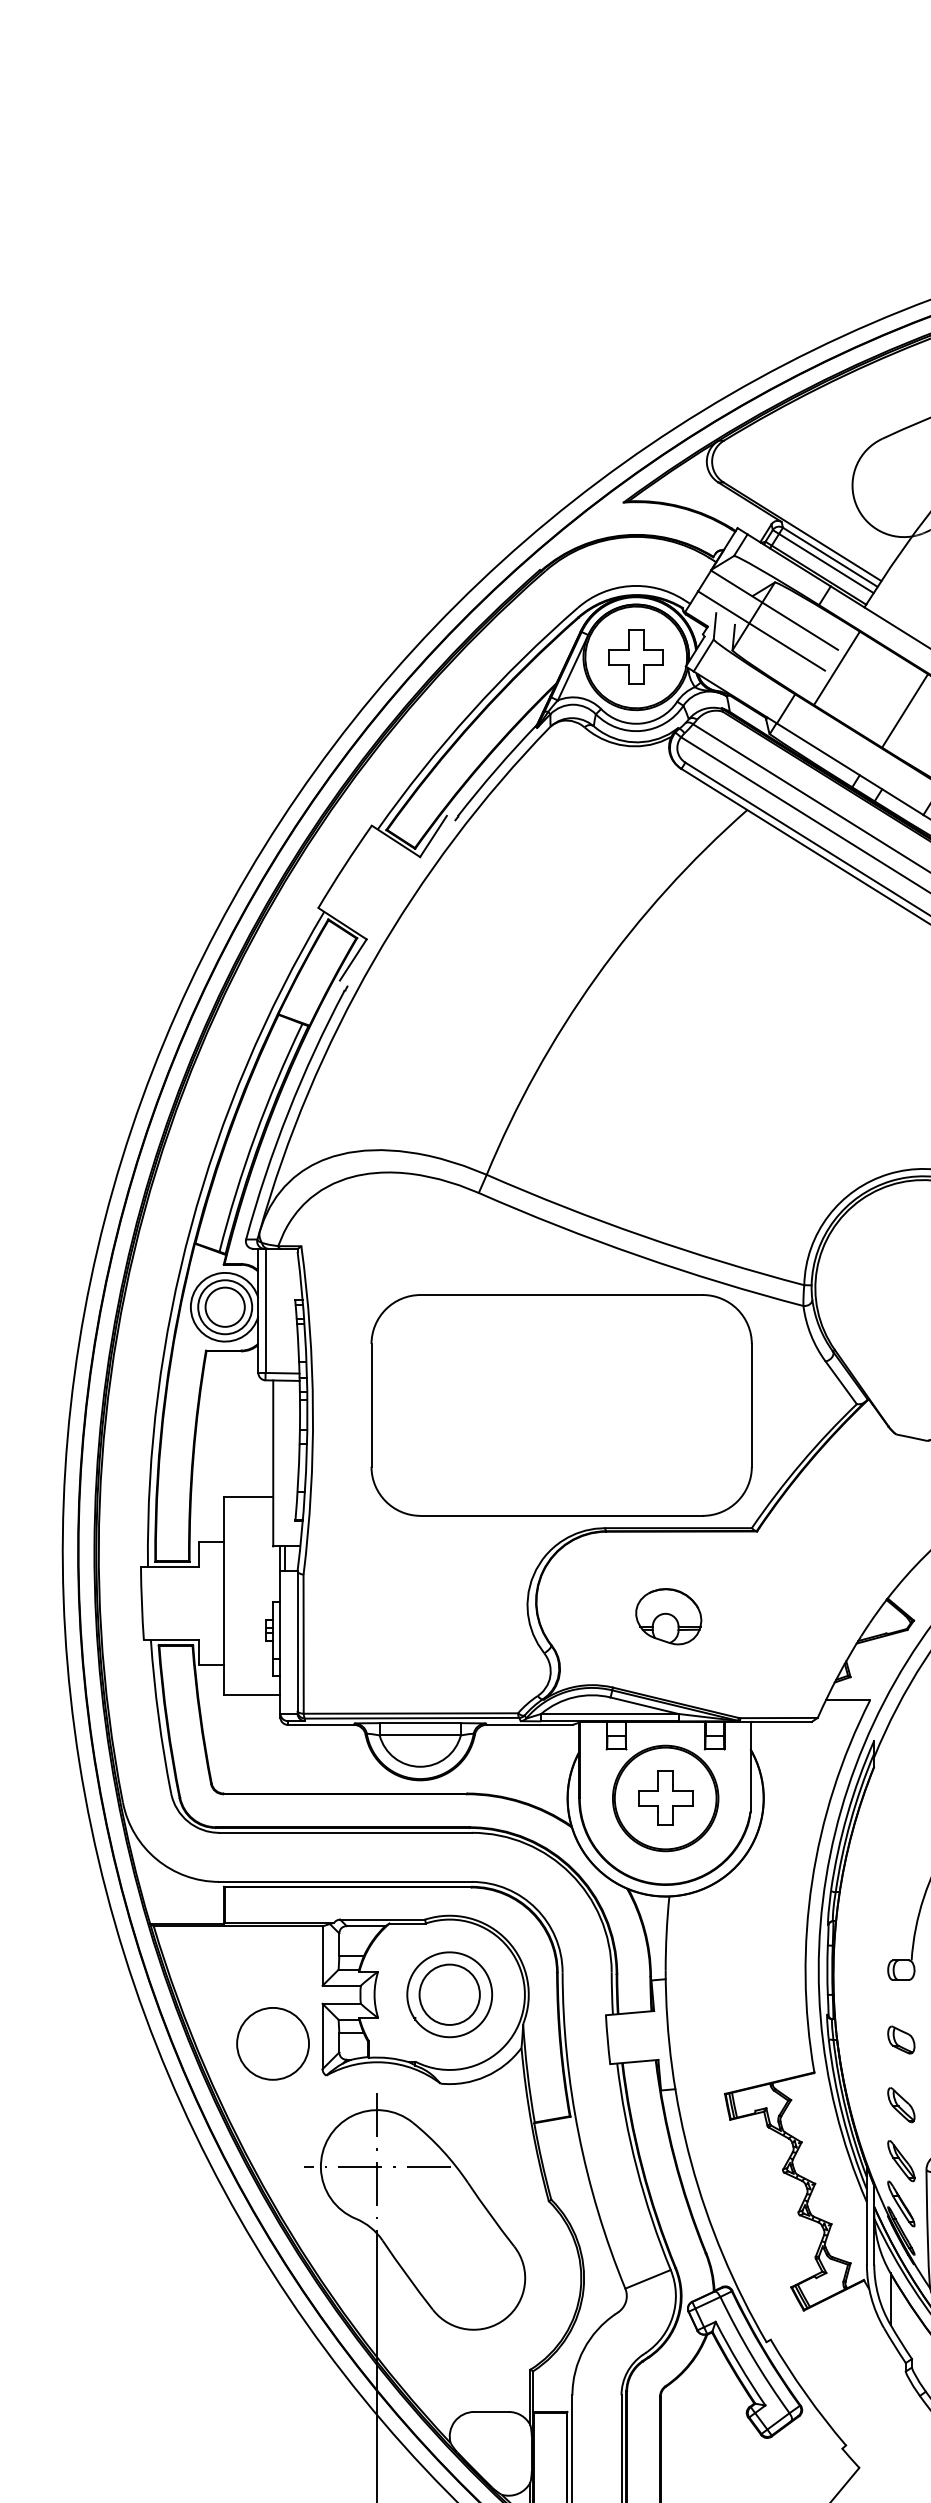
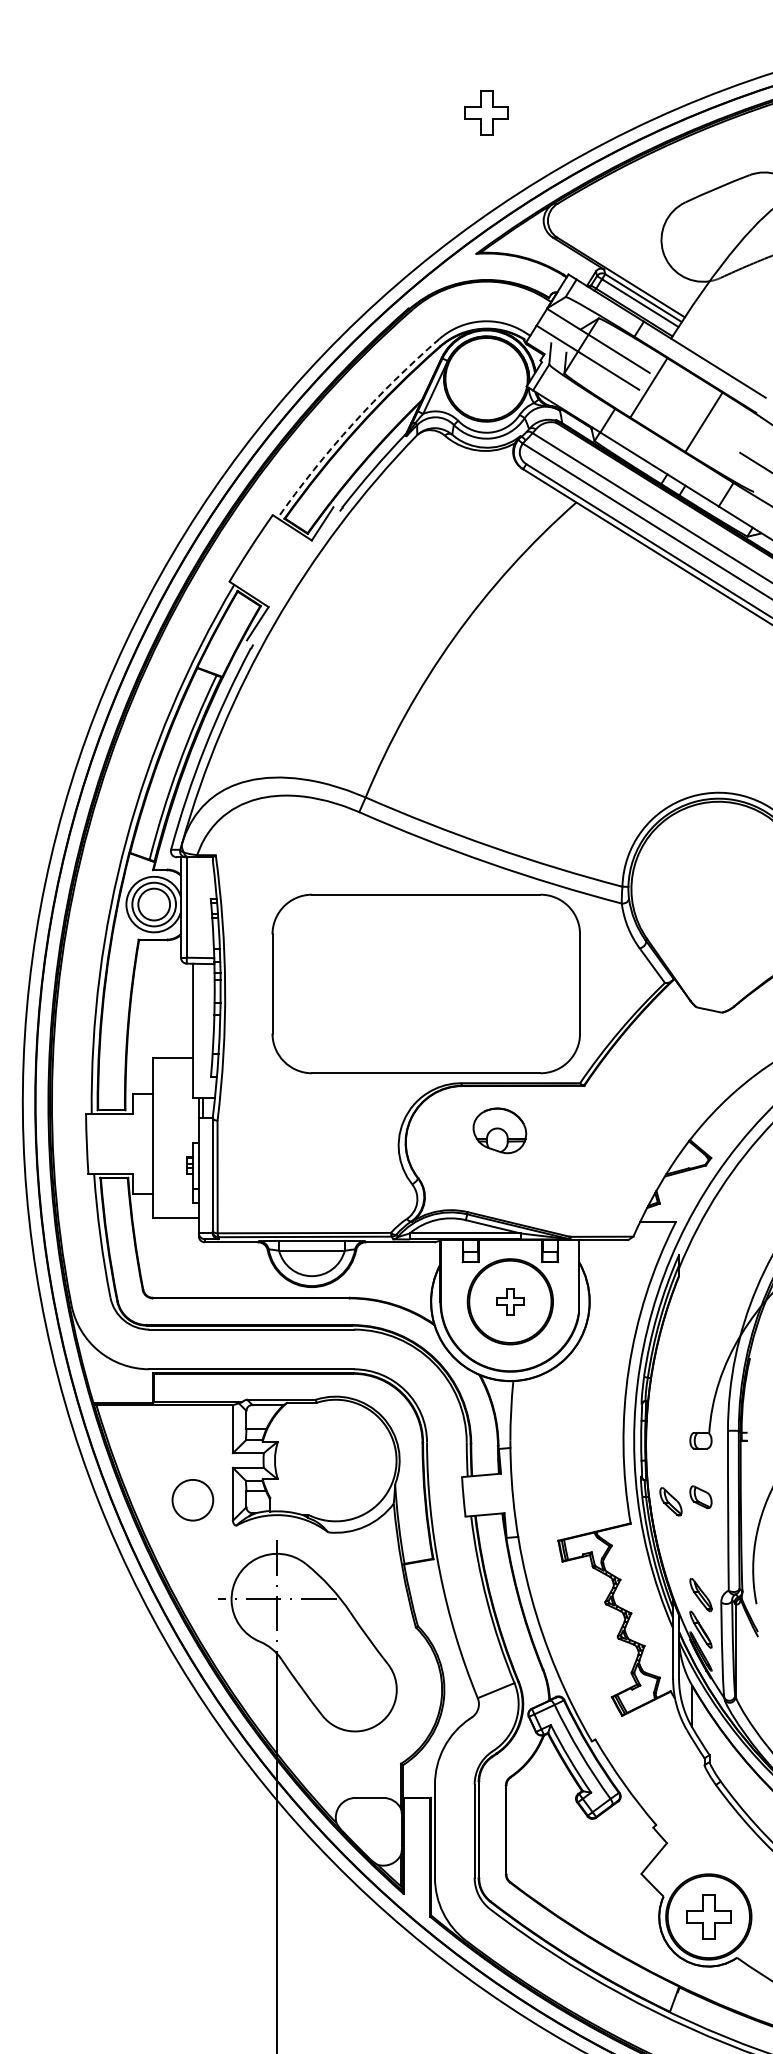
part: (636, 656) -> (486, 112), moved
arc: (471, 712) -> (353, 423), solid -> dashed
part: (668, 1616) -> (499, 1130), moved
part: (665, 1798) -> (510, 1301), size x0.6
part: (449, 1994) -> (335, 1460), removed
circle: (272, 2044) -> (192, 1500), size x0.7
part: (900, 2104) -> (670, 1501), moved

